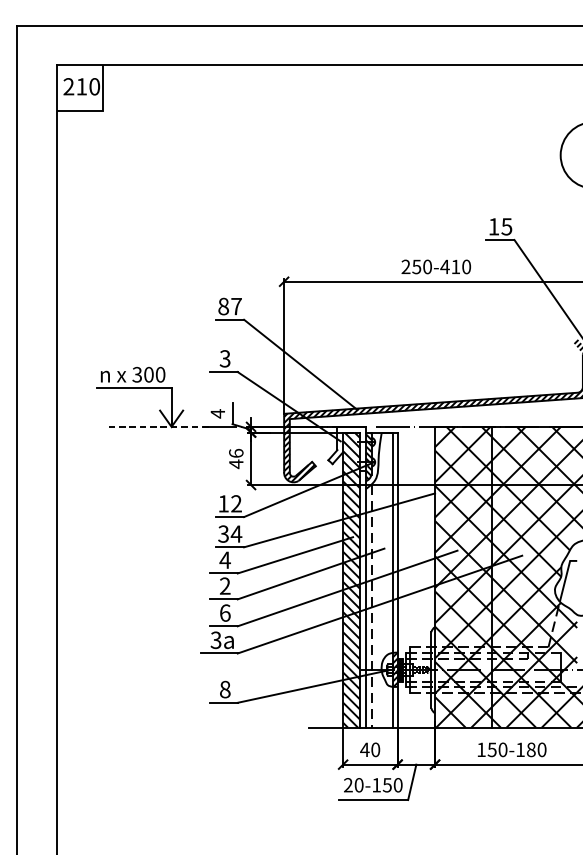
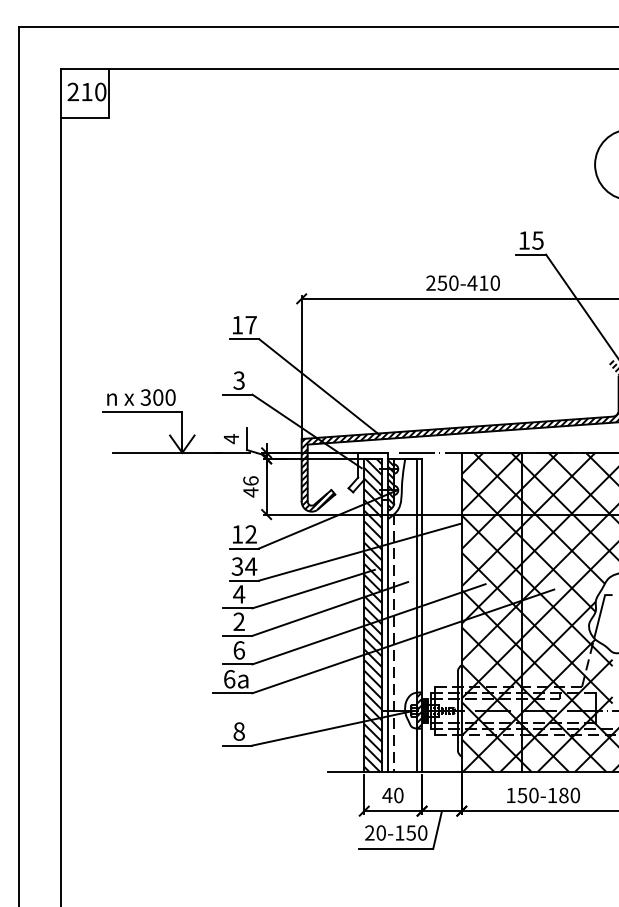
text: (223, 306) -> (237, 325), 87 -> 17
line: (156, 426) -> (166, 452), dashed -> solid
text: (216, 640) -> (229, 679), 3 -> 6

